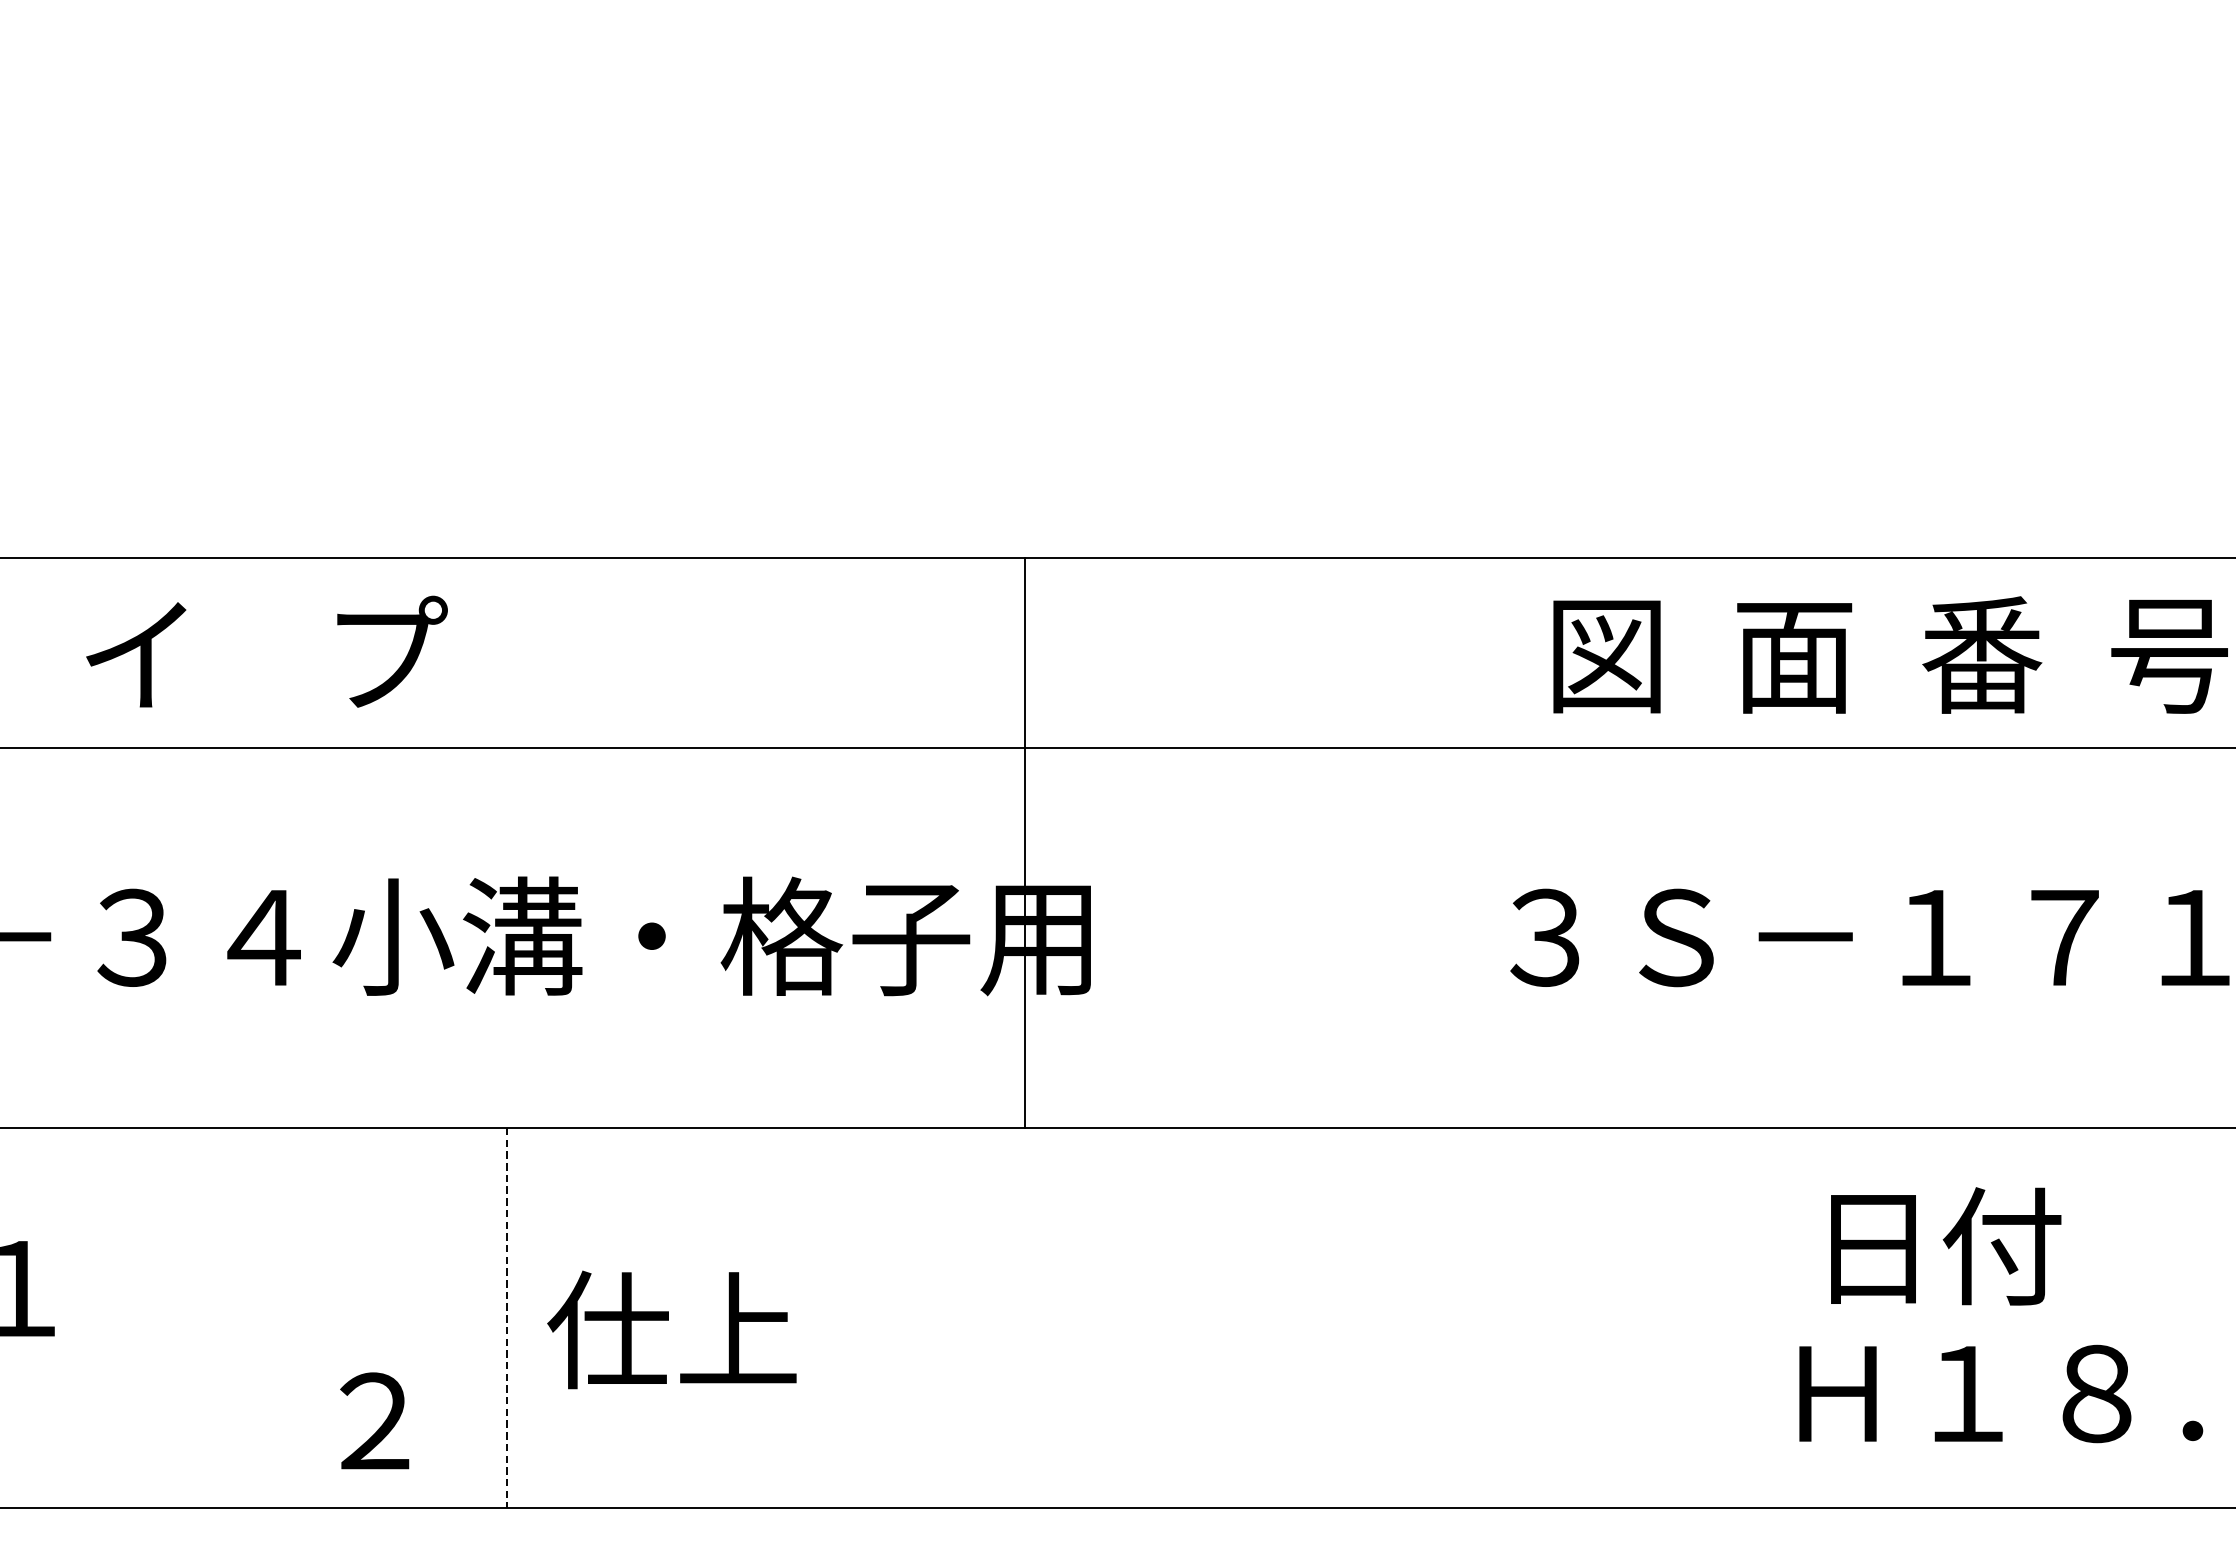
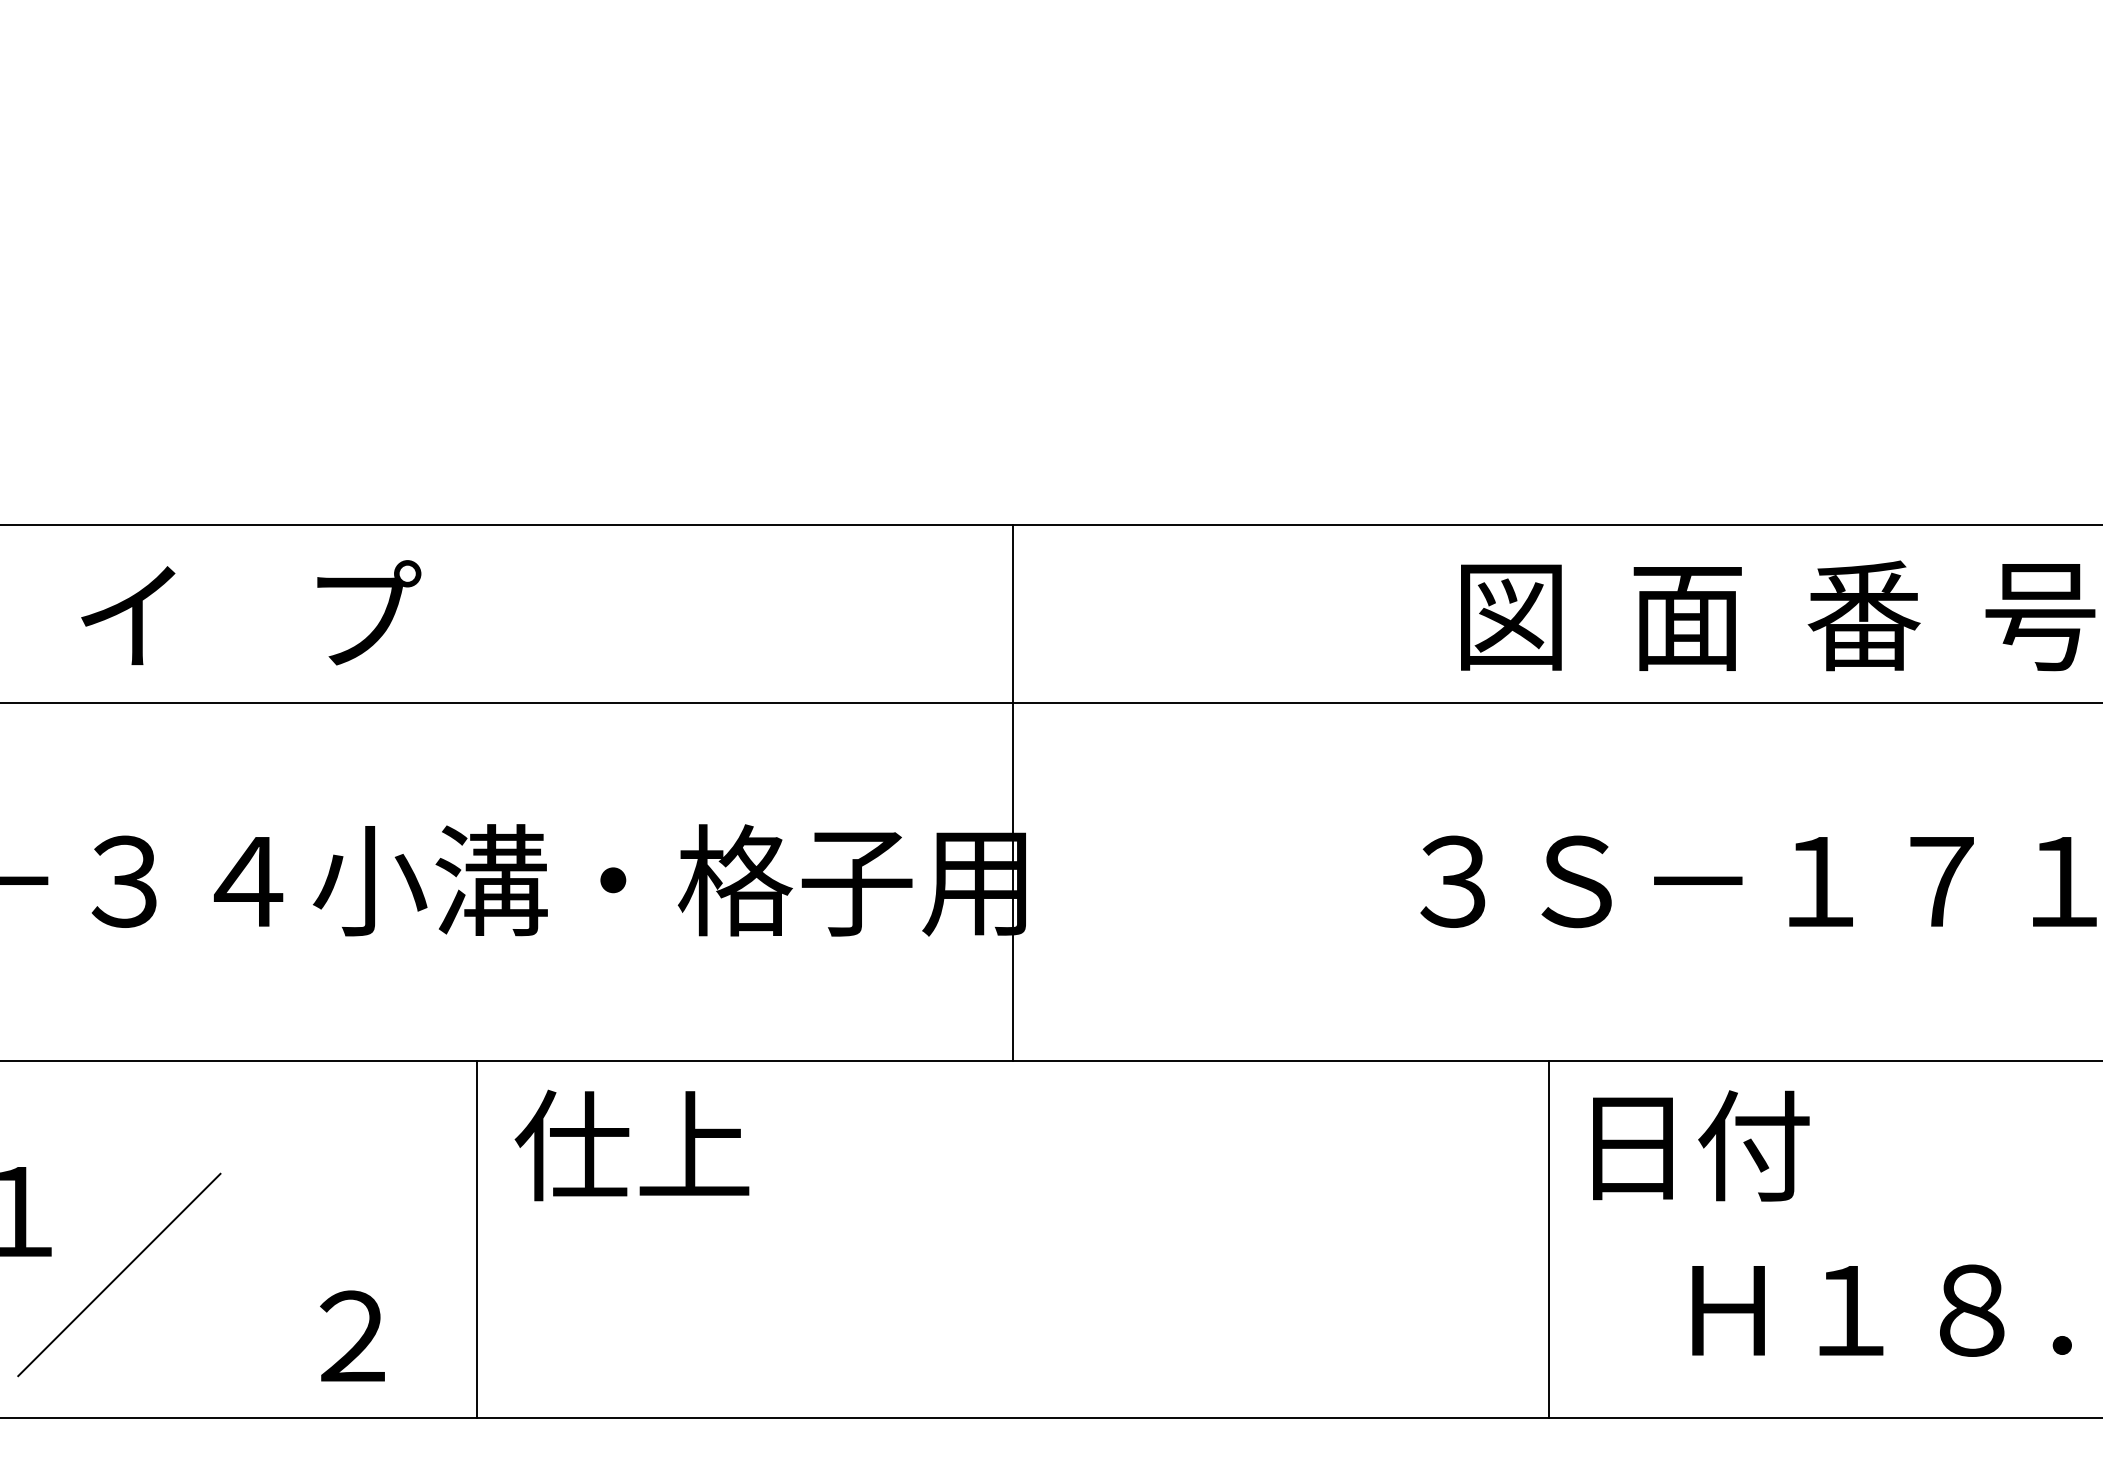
line: (1024, 842) -> (1012, 792), moved
text: (1946, 1245) -> (1701, 1145), moved
line: (1646, 1317) -> (1548, 1238), added
line: (506, 1318) -> (476, 1239), dashed -> solid
text: (671, 1329) -> (631, 1145), moved
line: (126, 1355) -> (119, 1274), added

